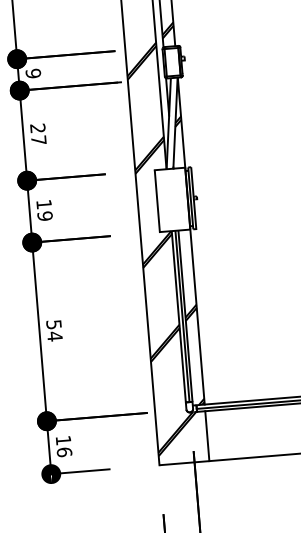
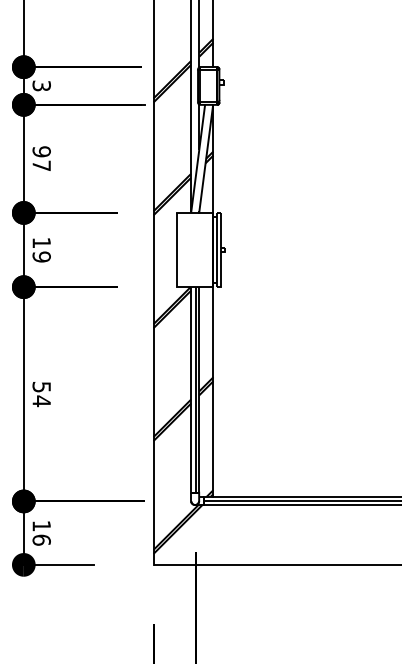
text: (33, 73) -> (41, 85), 9 -> 3
text: (37, 128) -> (41, 151), 27 -> 97
line: (207, 435) -> (213, 534), removed

